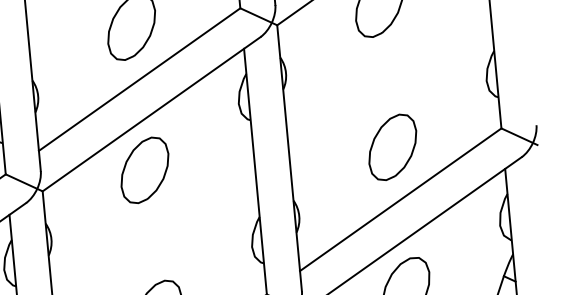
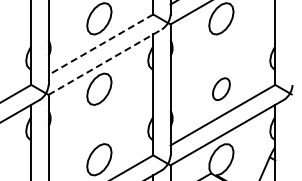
line: (138, 79) -> (100, 44), solid -> dashed
line: (152, 112) -> (105, 61), solid -> dashed
part: (392, 145) -> (221, 88), size x0.7

